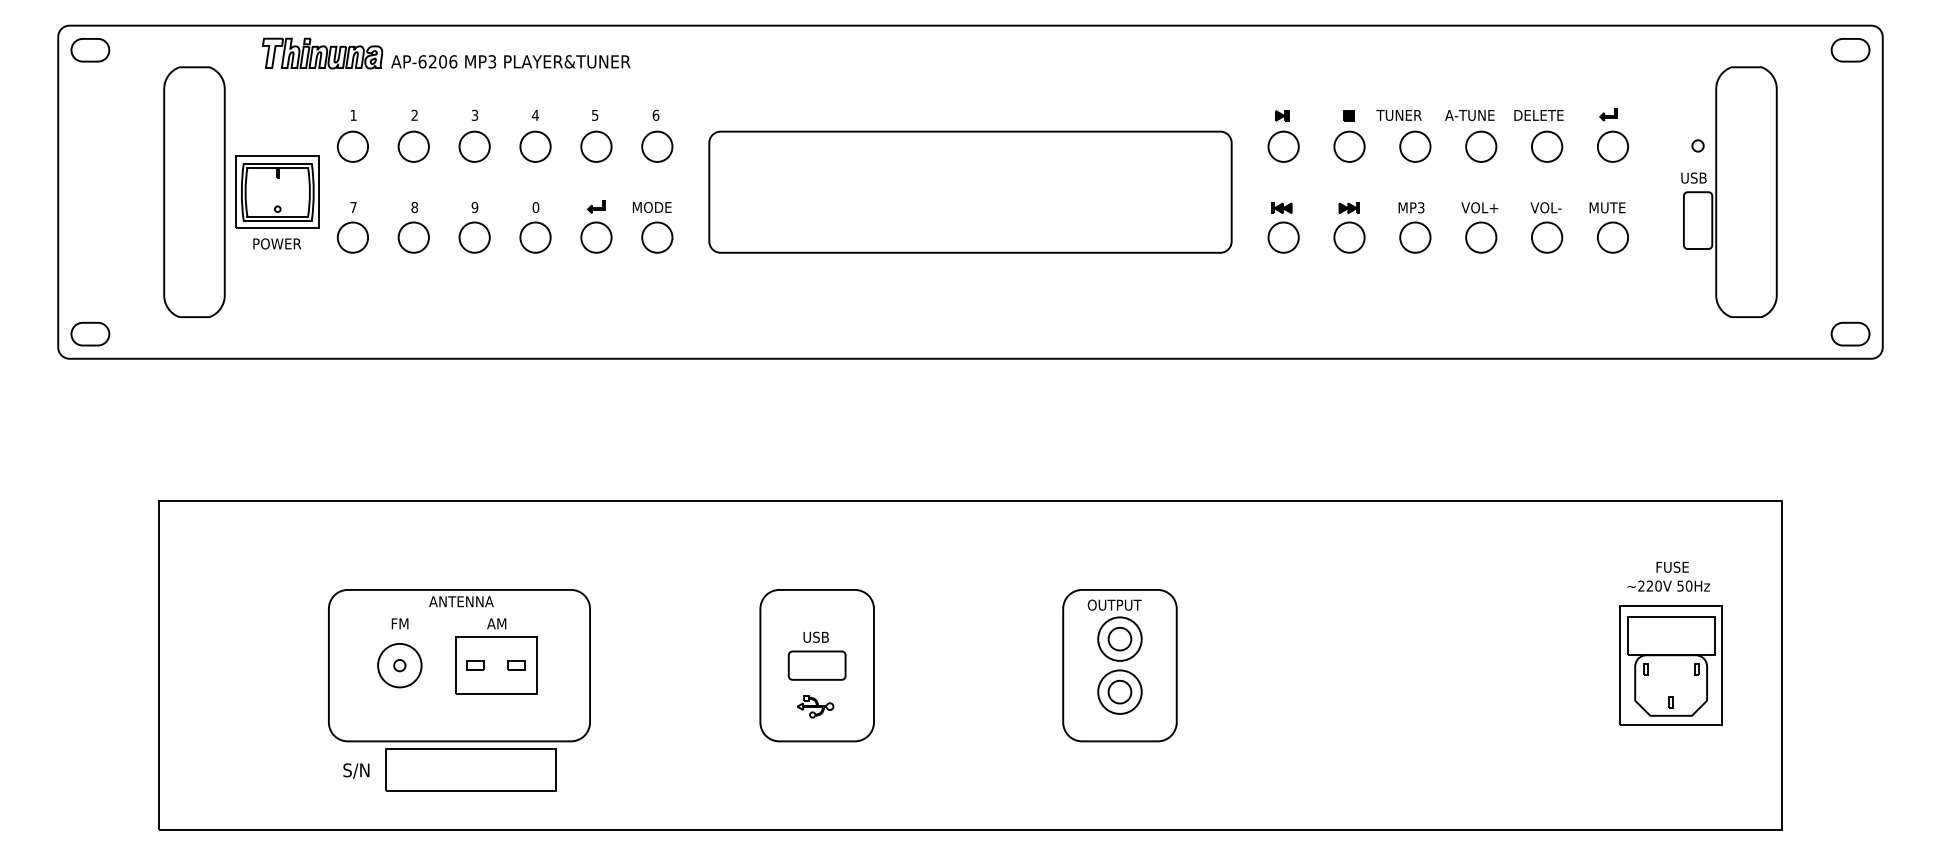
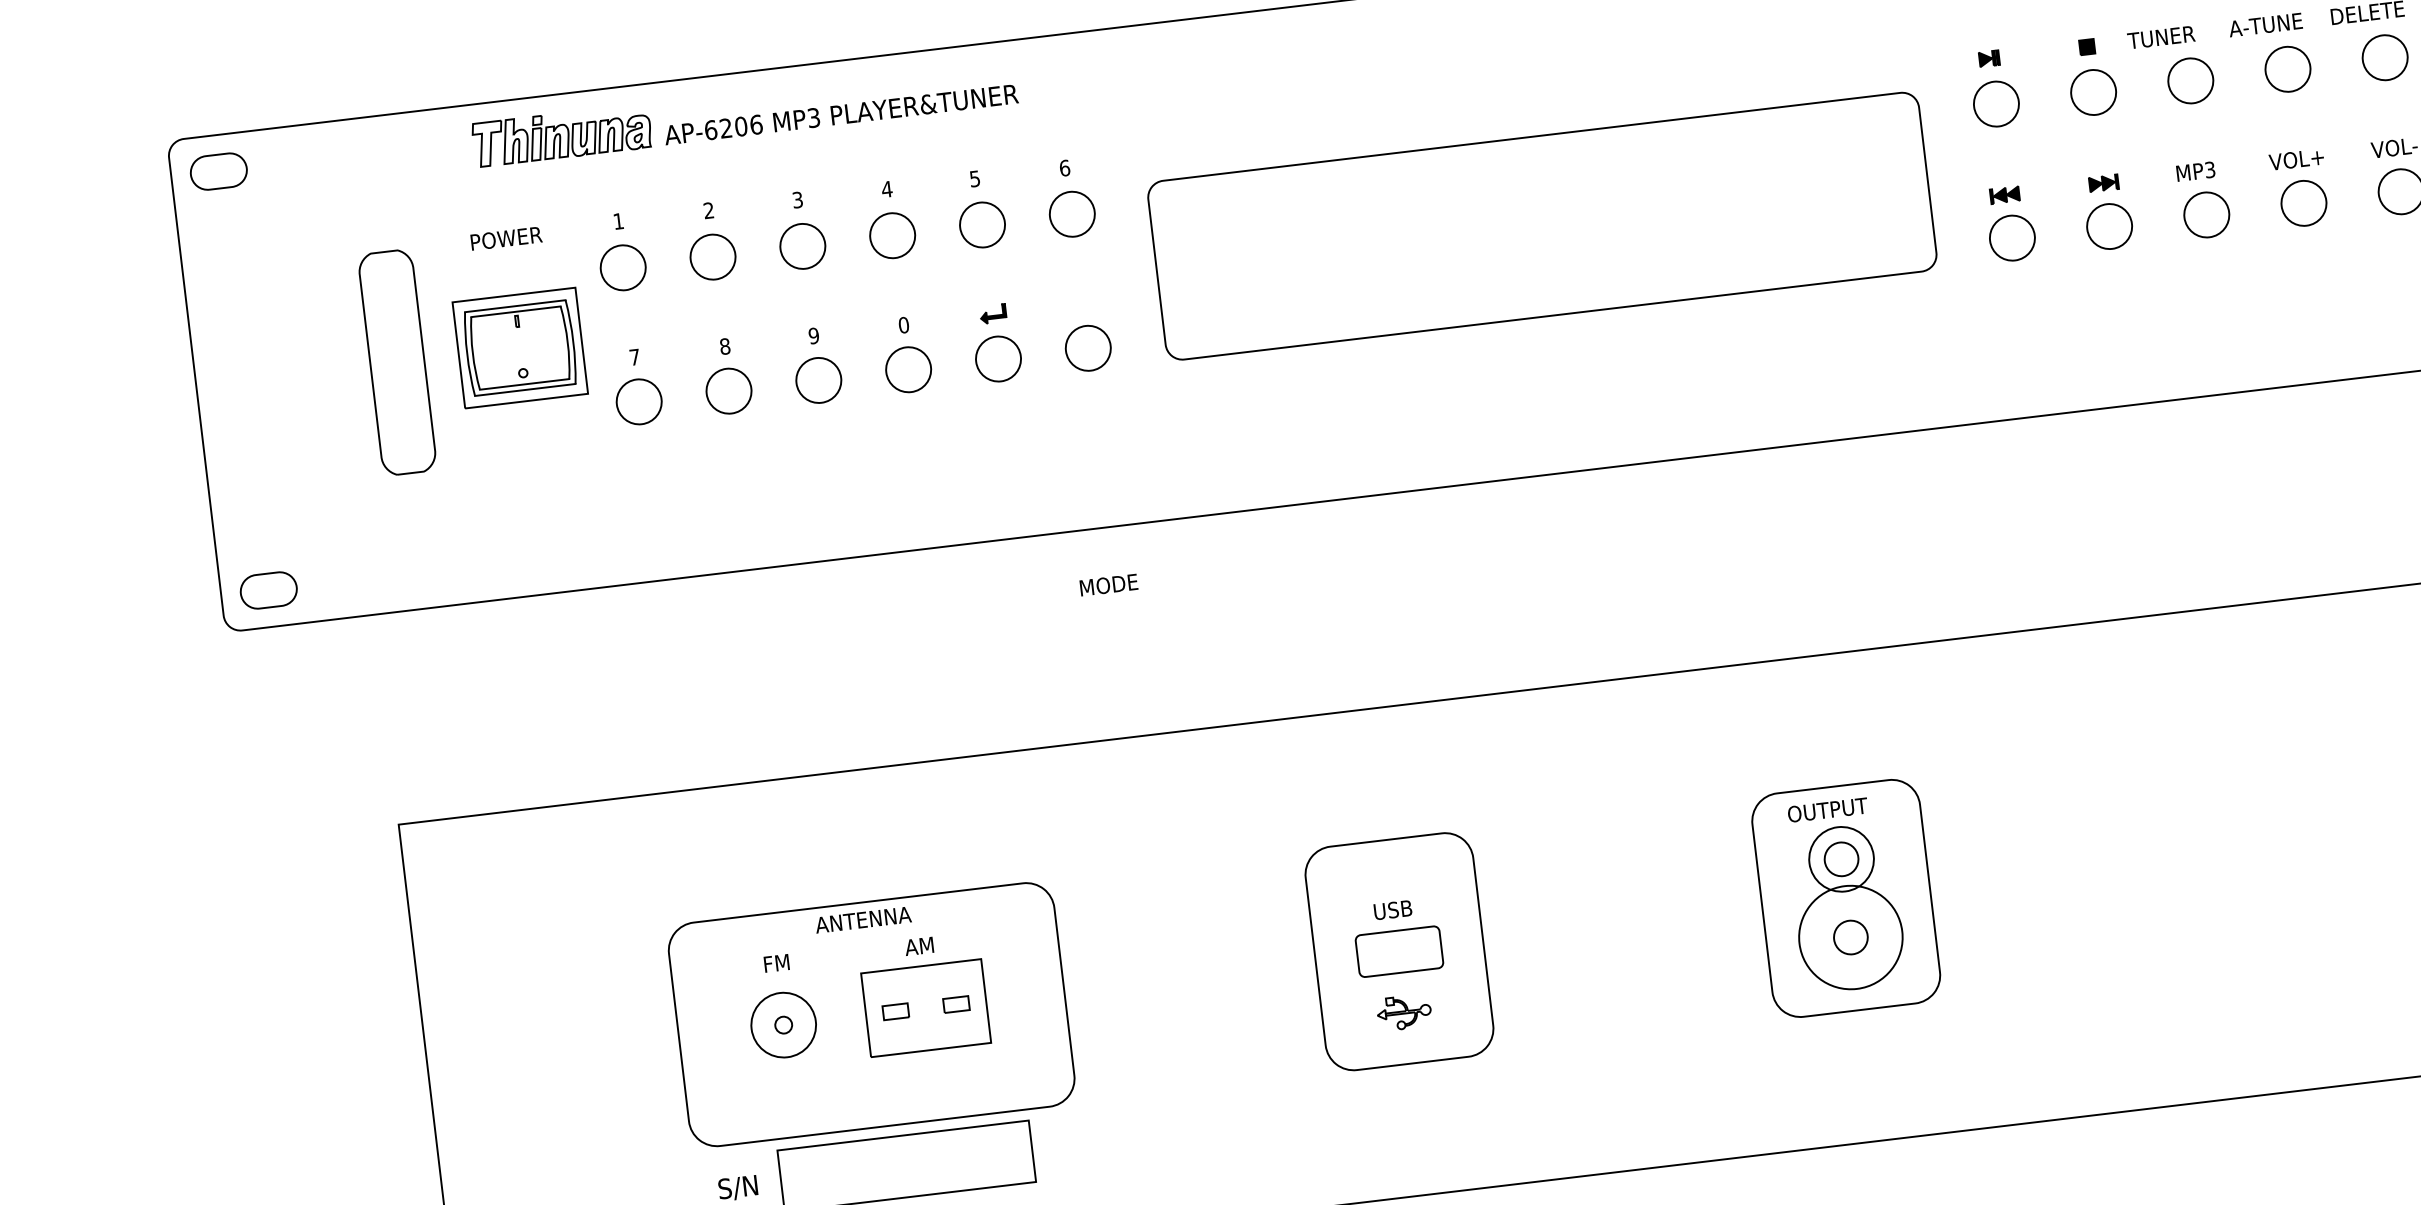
part: (194, 191) -> (397, 361), size x0.6
text: (651, 207) -> (1107, 585), moved
text: (277, 243) -> (506, 237), moved
circle: (1119, 691) -> (1850, 936), size x1.6

